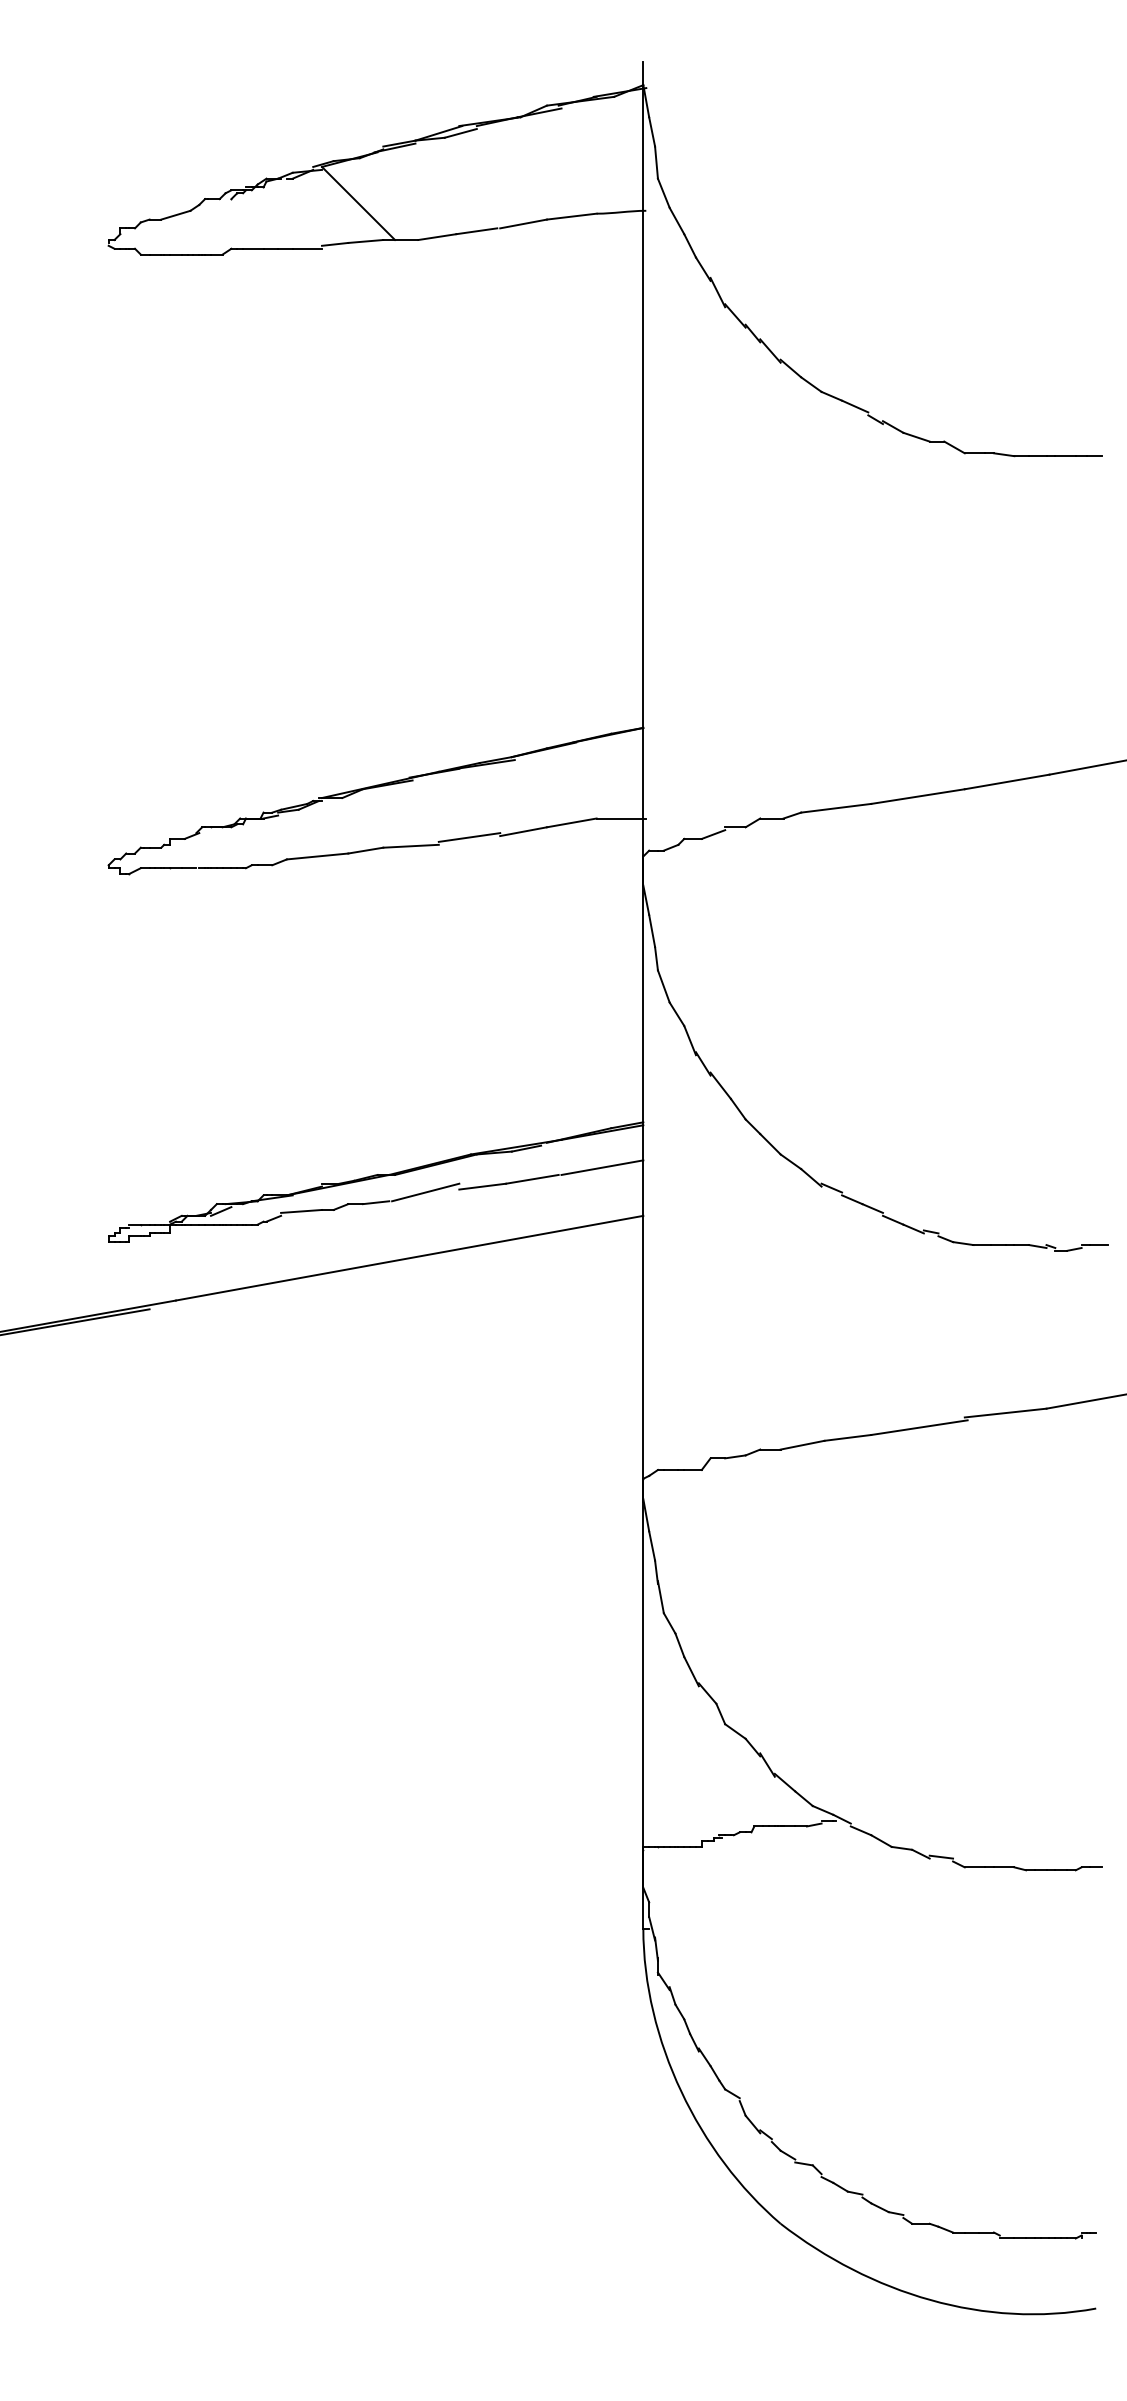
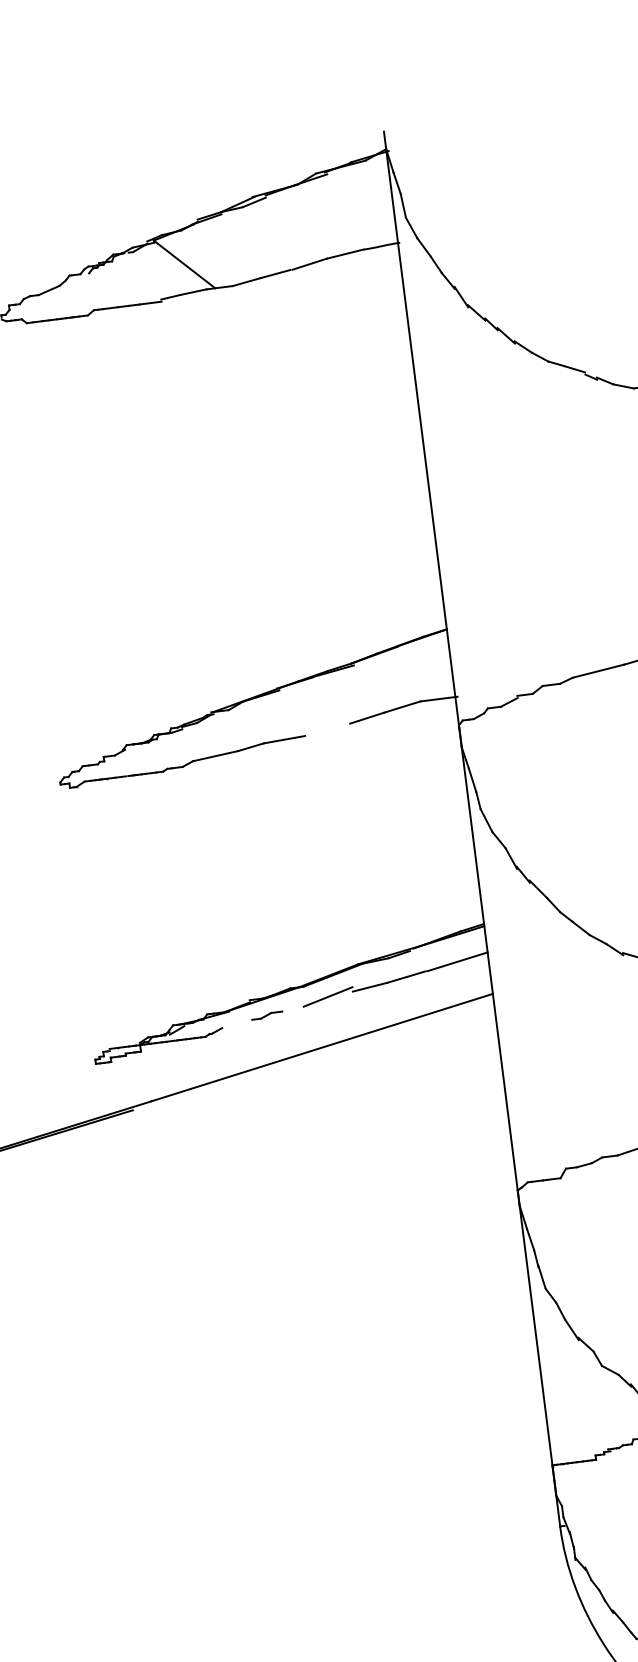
line: (469, 837) -> (327, 727), removed
line: (375, 1202) -> (291, 1009), removed
line: (301, 1210) -> (237, 1022), removed

